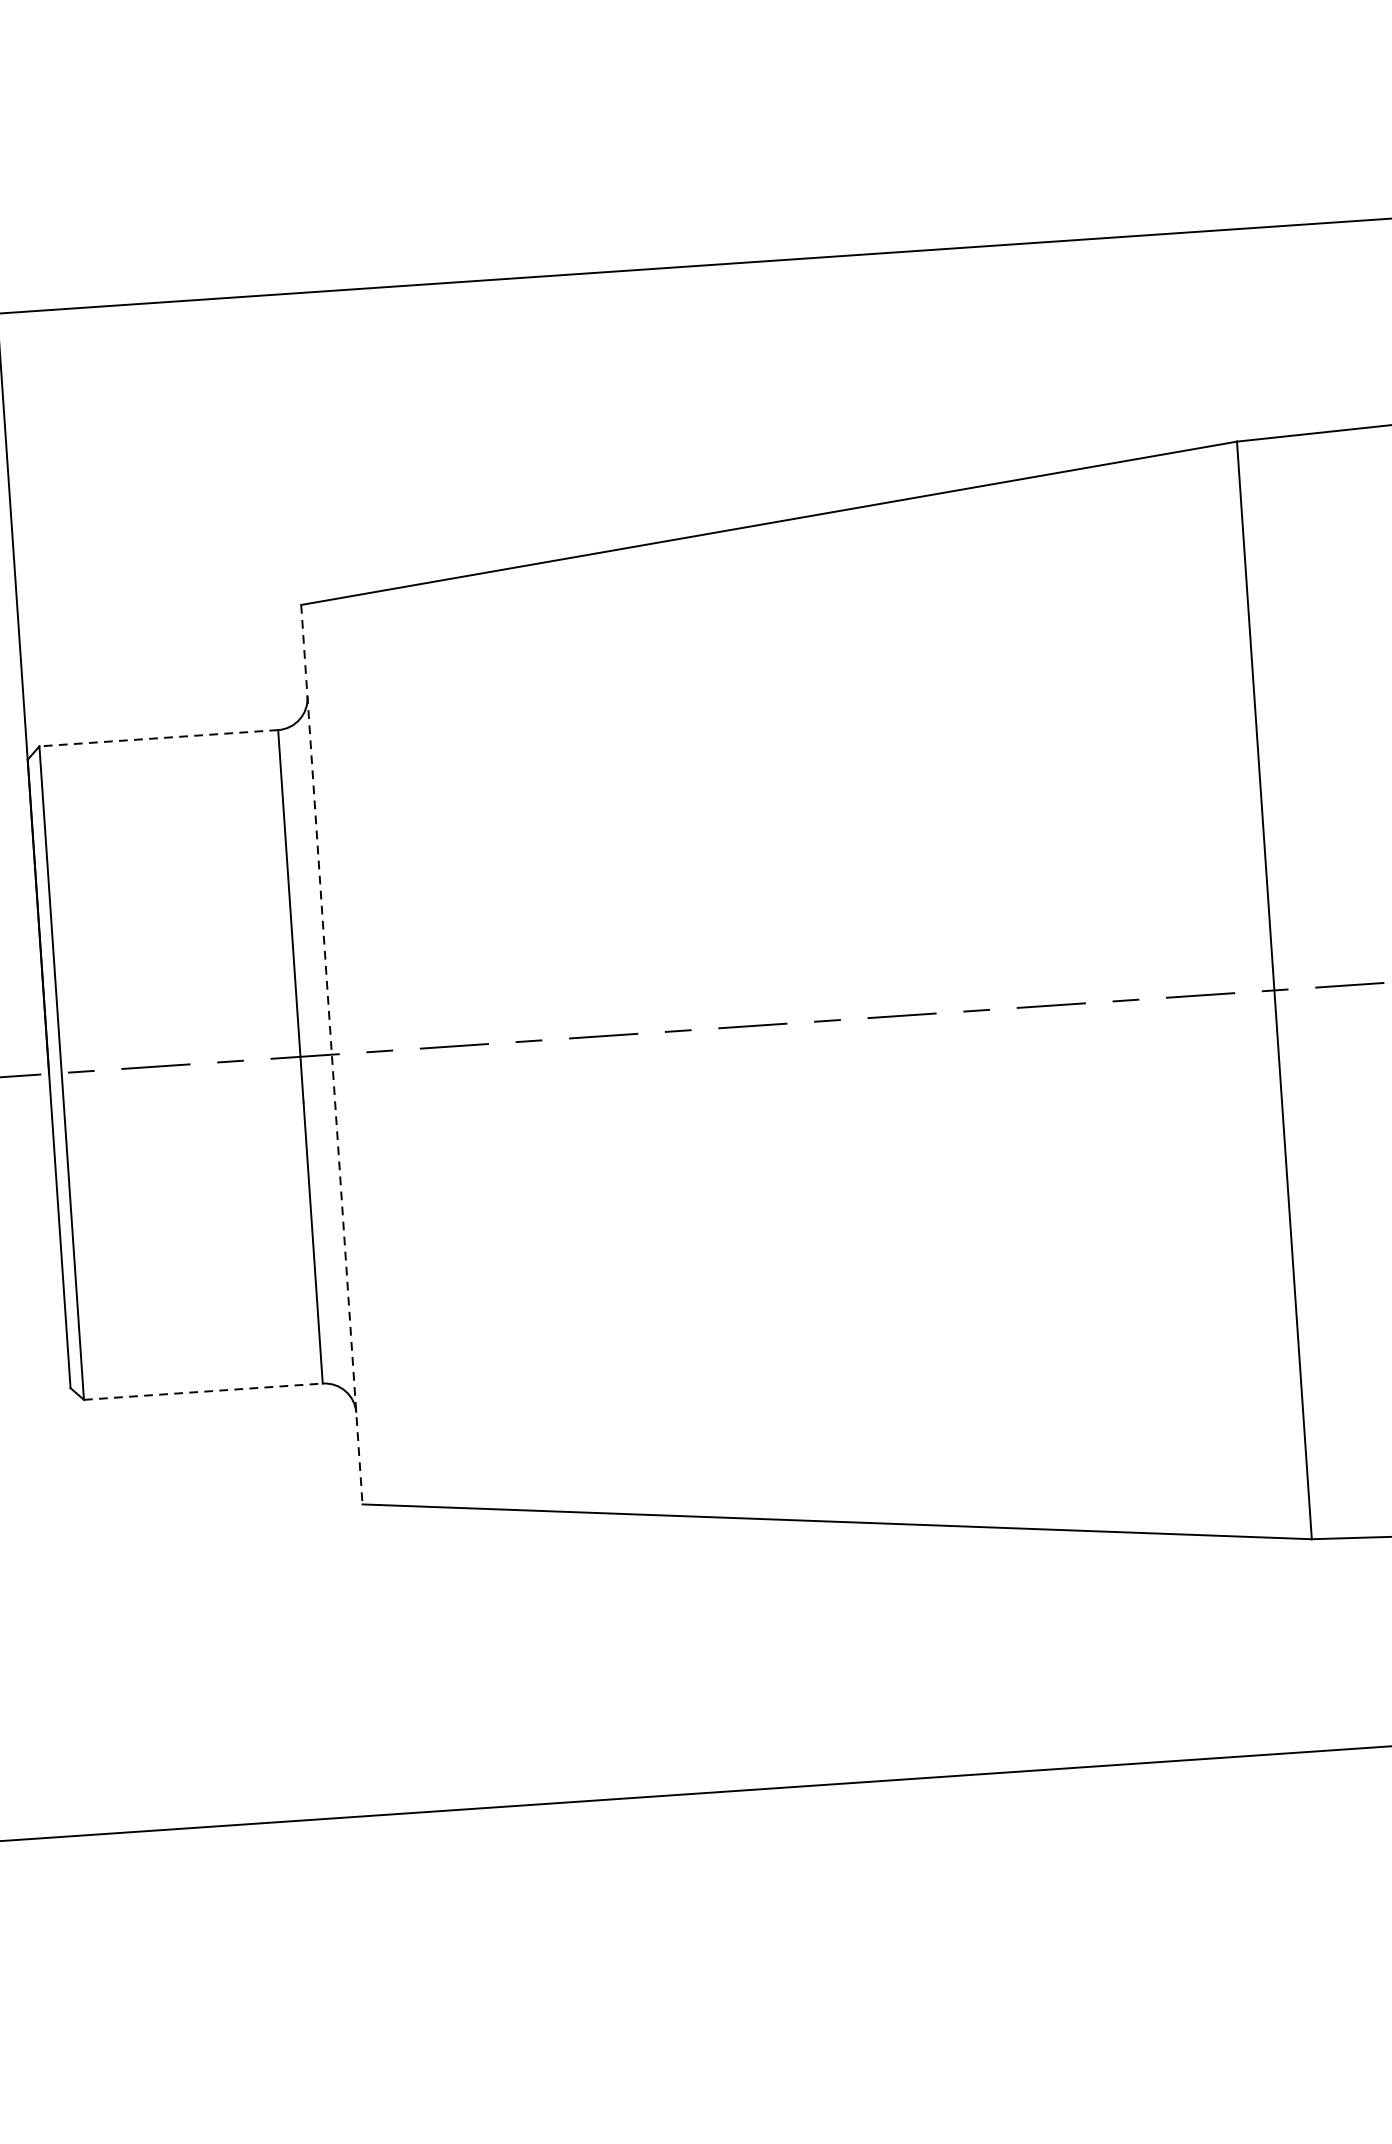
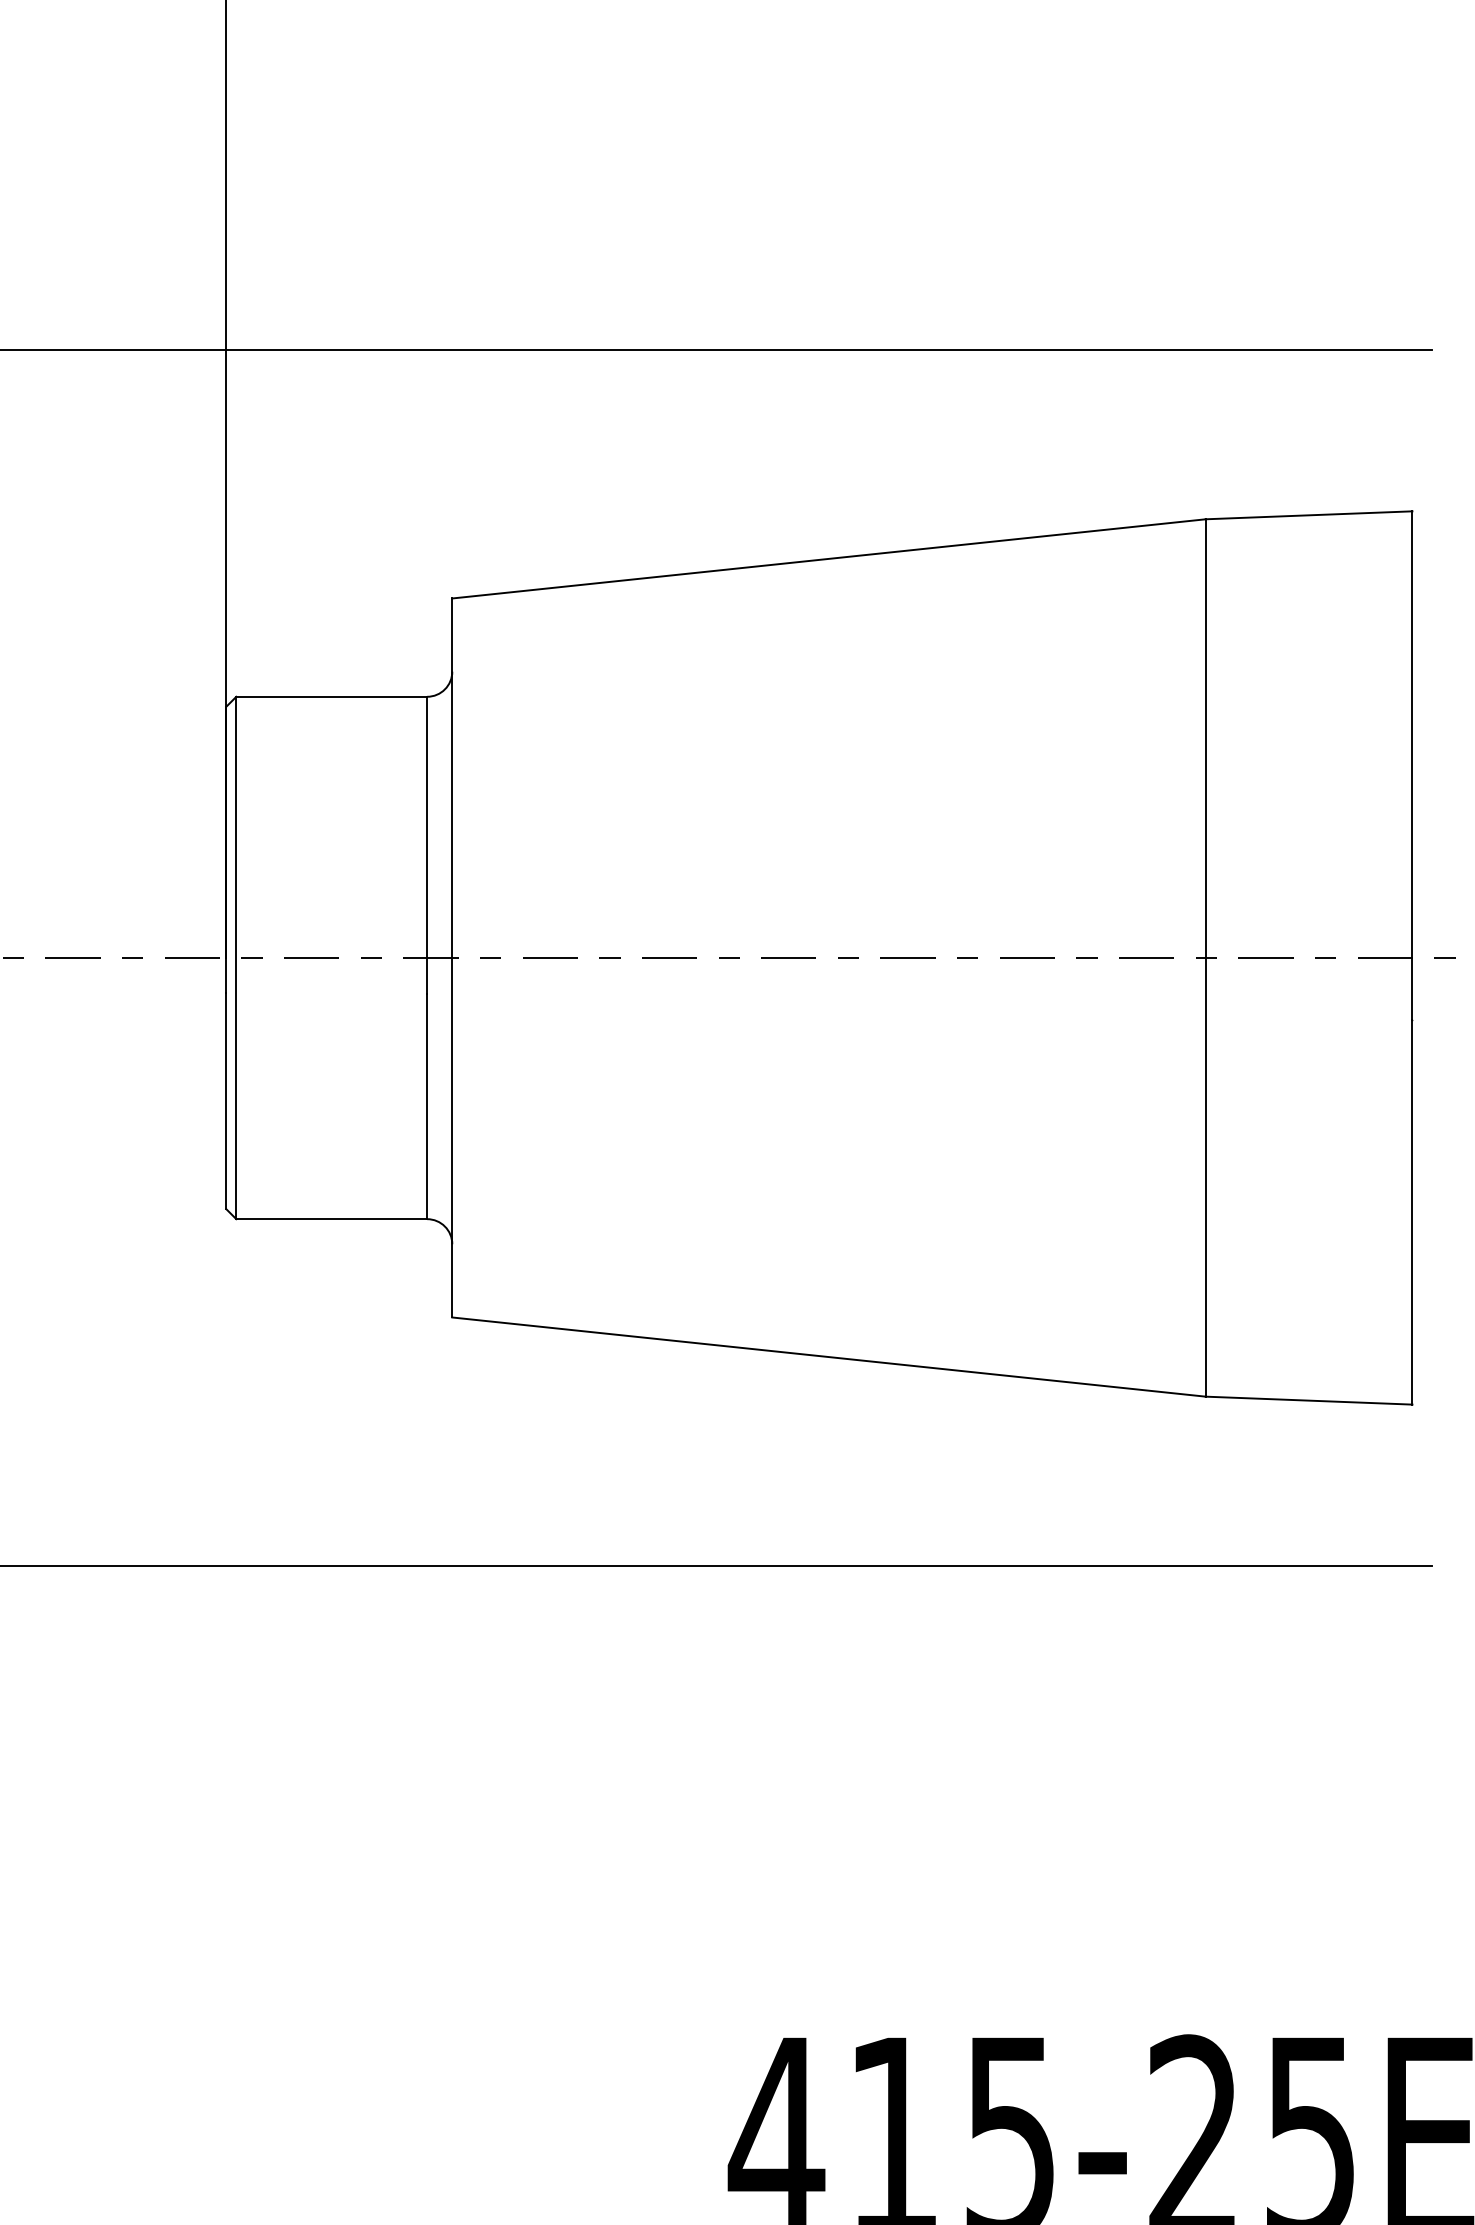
line: (158, 737) -> (331, 696), dashed -> solid
line: (332, 1055) -> (452, 958), dashed -> solid
line: (204, 1392) -> (332, 1219), dashed -> solid

